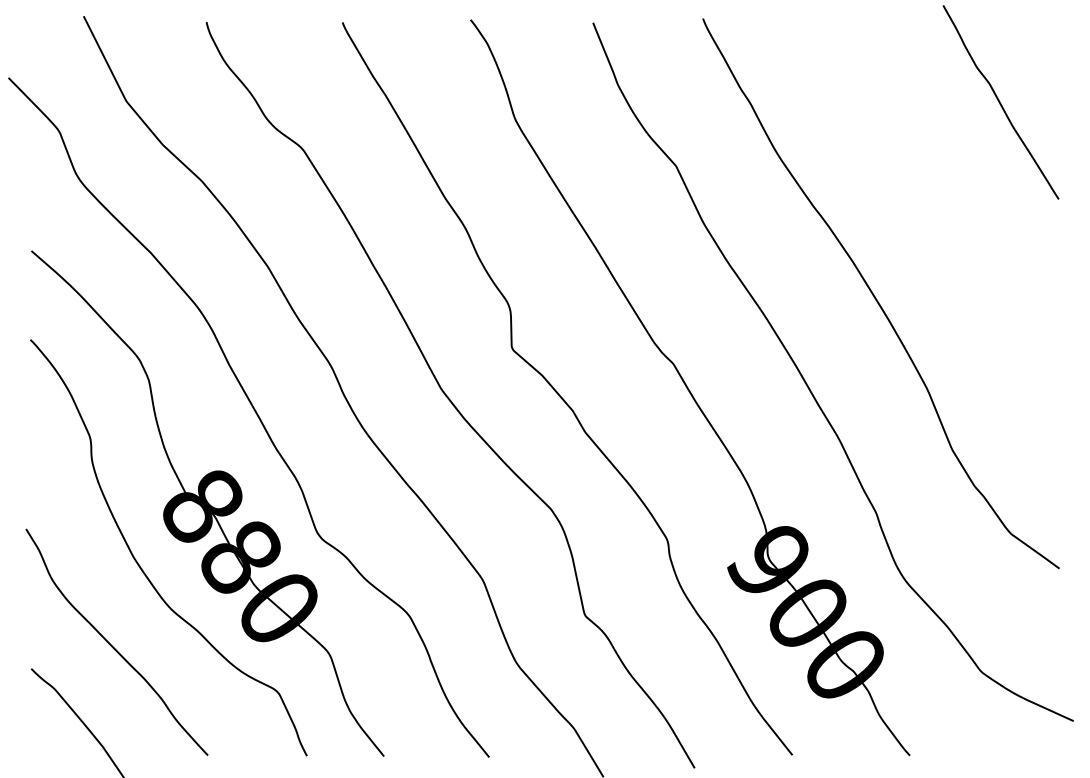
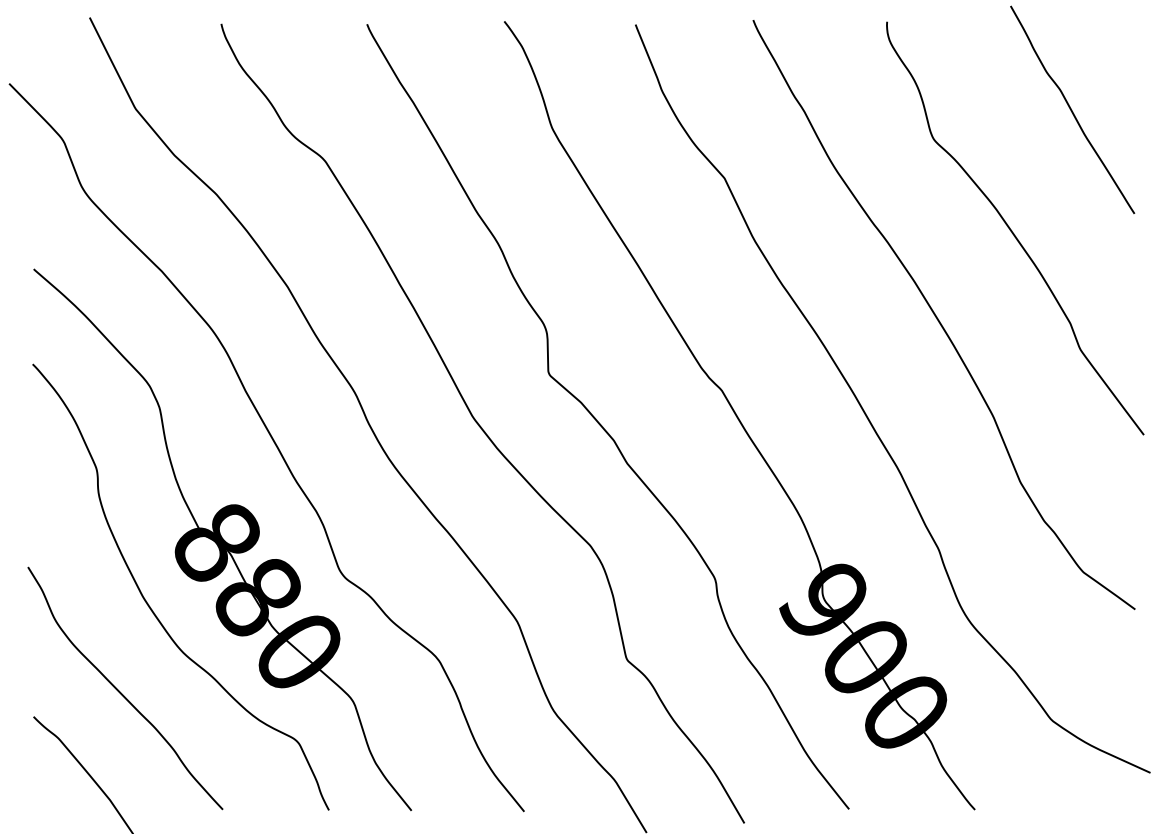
curve: (944, 214) -> (1012, 230), added

